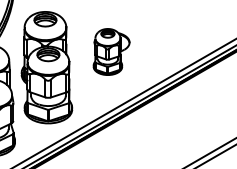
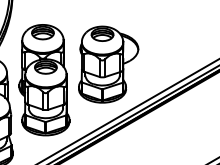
part: (111, 51) -> (108, 64), size x1.67

